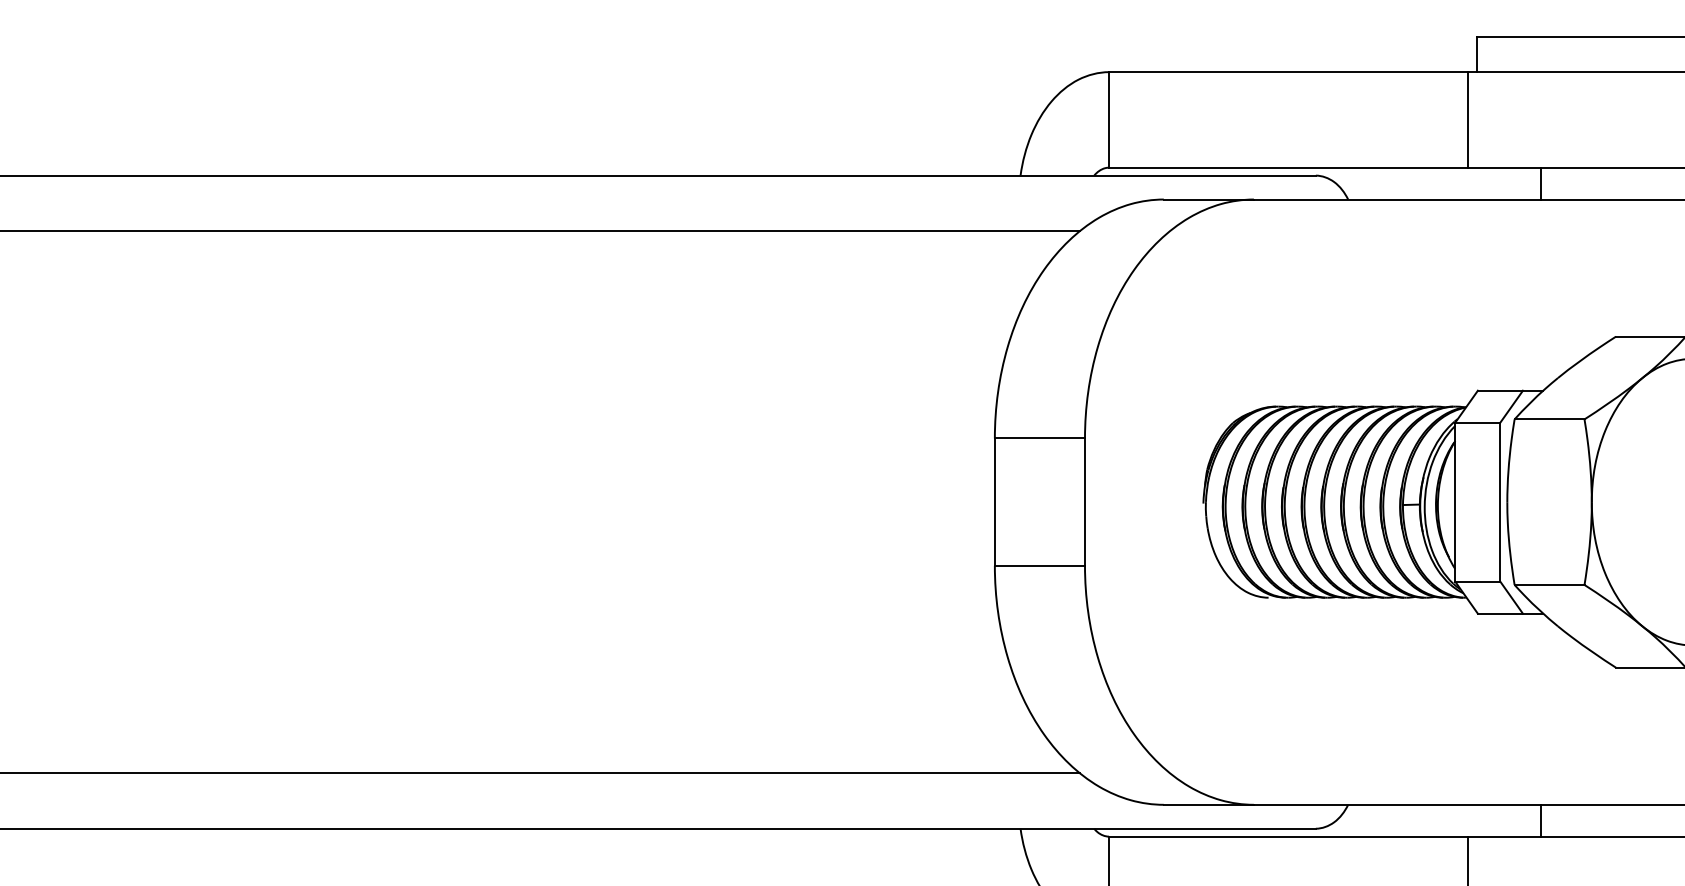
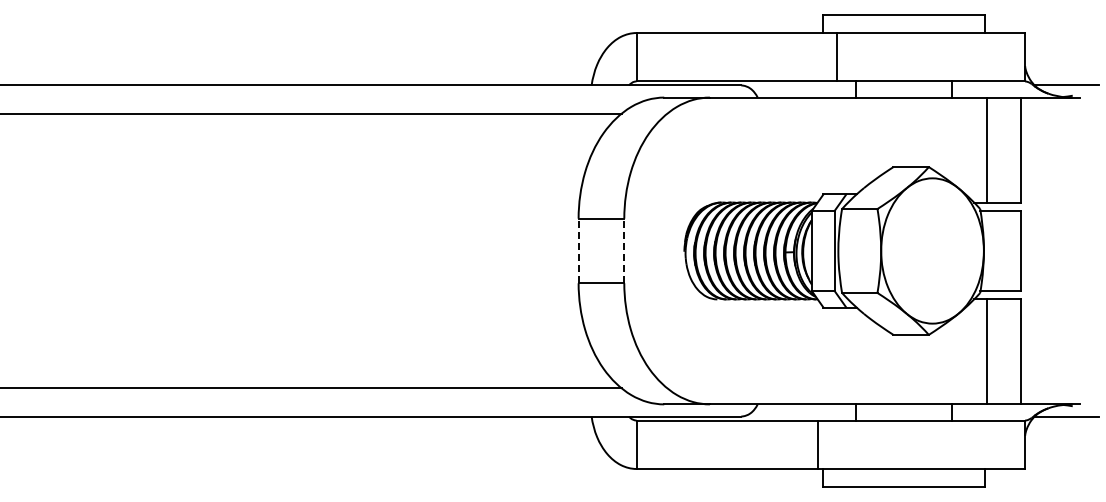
line: (1468, 120) -> (837, 57), moved
line: (994, 501) -> (578, 250), solid -> dashed
line: (1085, 501) -> (624, 250), solid -> dashed

